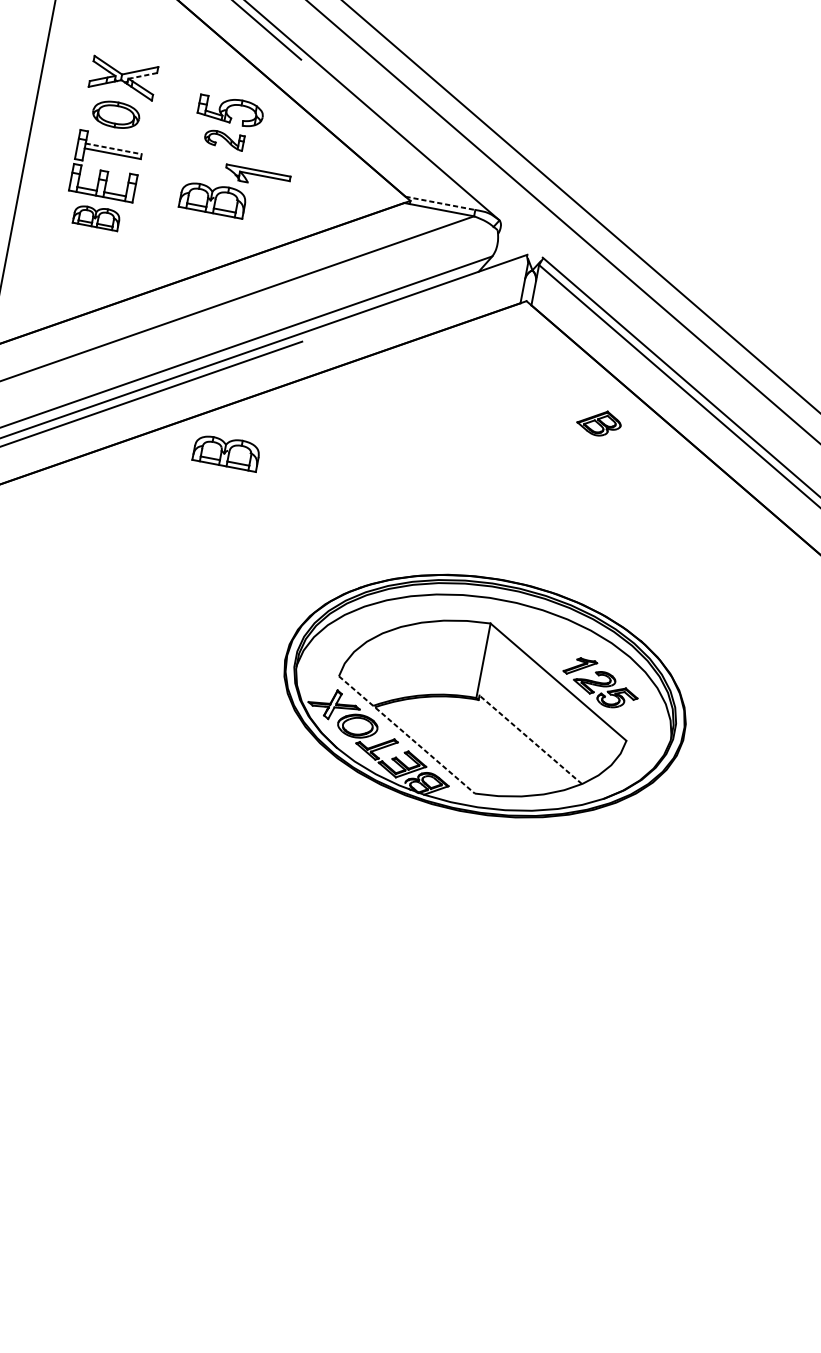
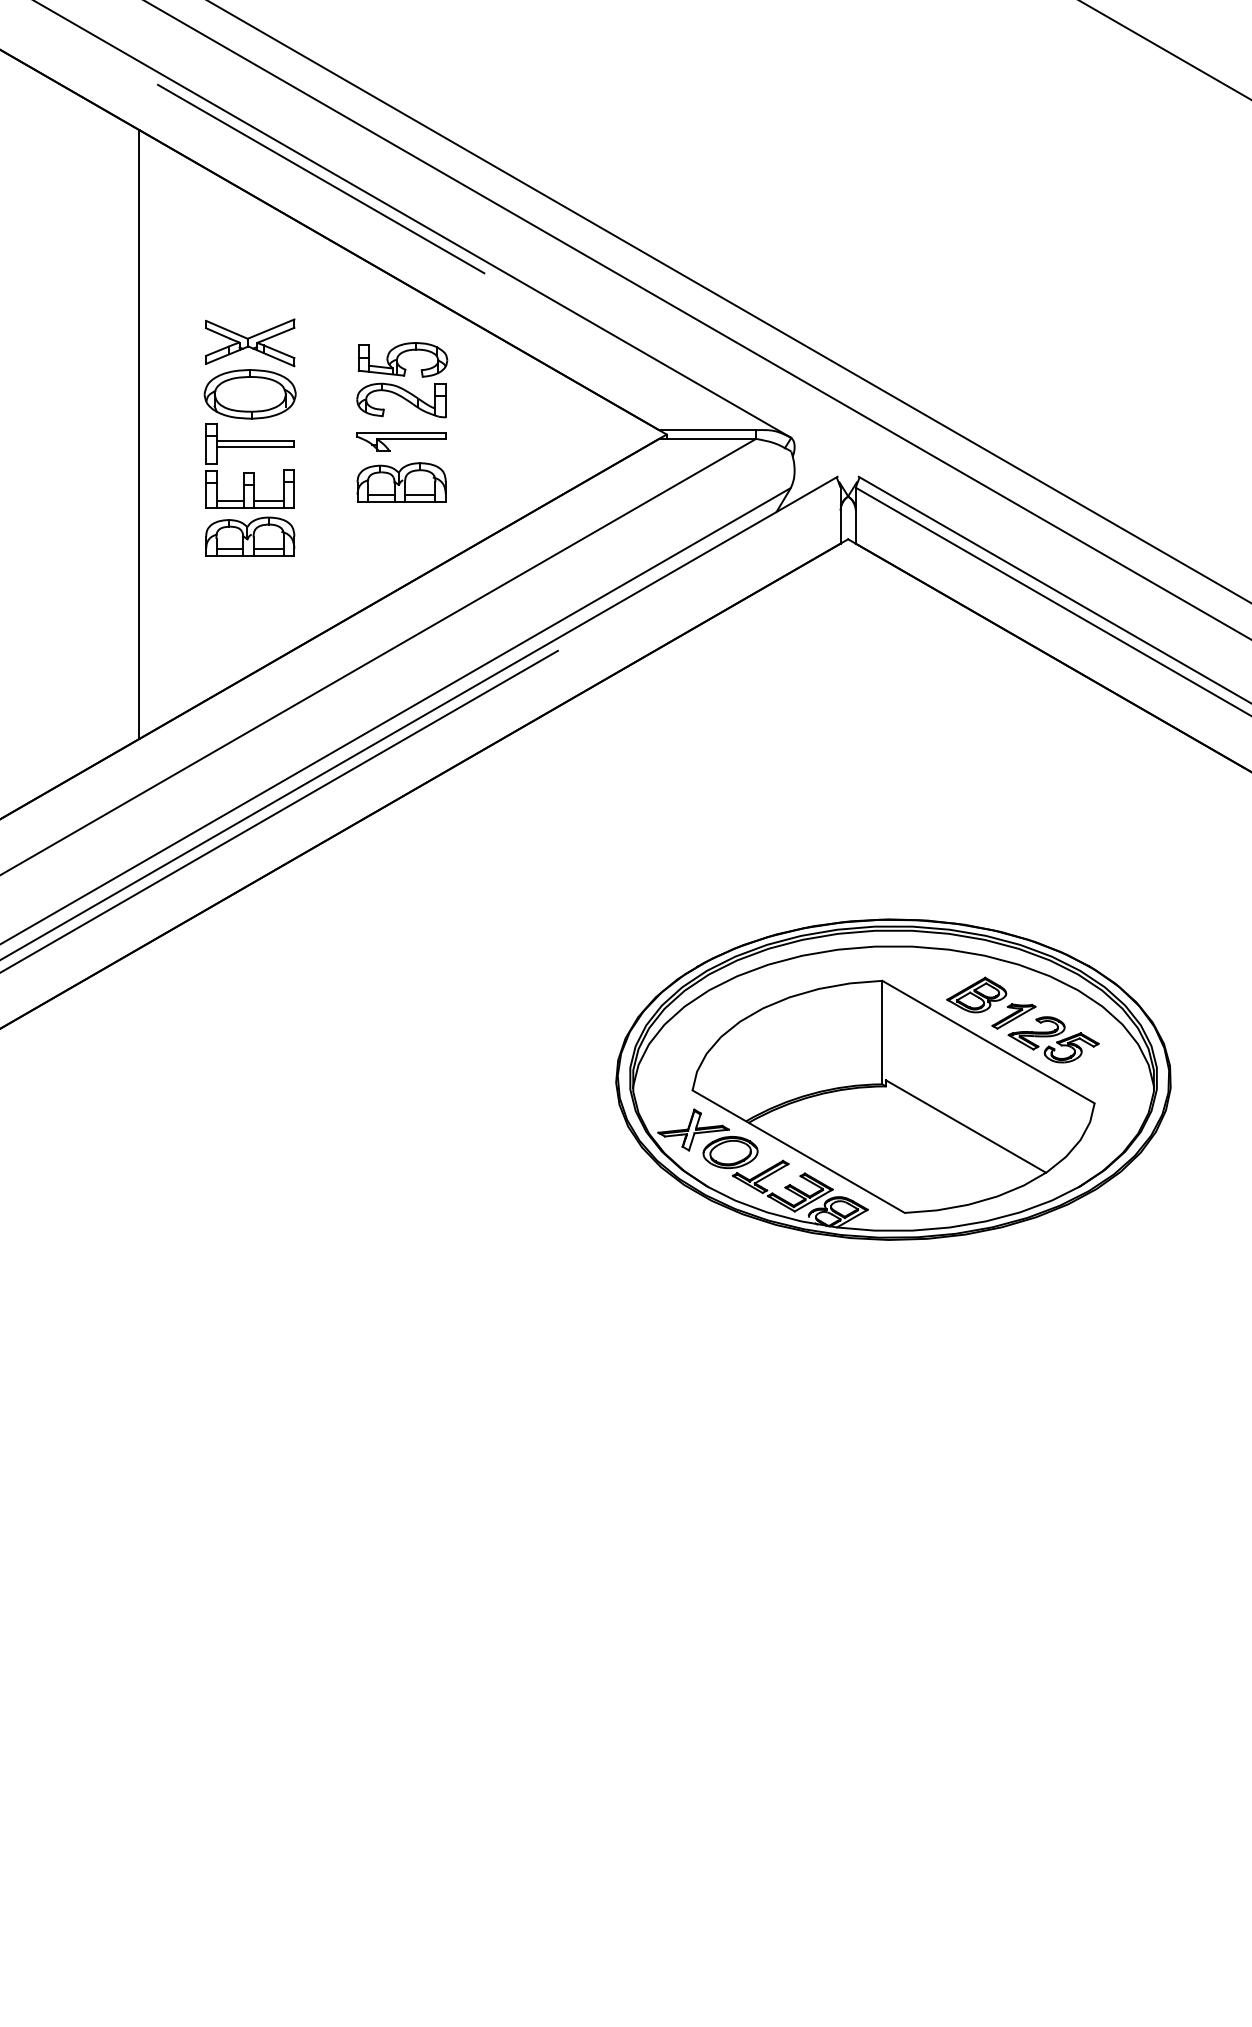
line: (144, 75) -> (278, 334), dashed -> solid
part: (115, 114) -> (249, 394), size x1.43
part: (224, 140) -> (401, 400), size x1.67
line: (113, 148) -> (255, 440), dashed -> solid
part: (257, 176) -> (401, 441), moved
line: (441, 203) -> (708, 430), dashed -> solid
part: (96, 217) -> (250, 536), size x1.43
part: (599, 422) -> (976, 994), moved
part: (226, 452) -> (484, 818), removed
line: (406, 734) -> (798, 1151), dashed -> solid
line: (530, 739) -> (965, 1126), dashed -> solid

